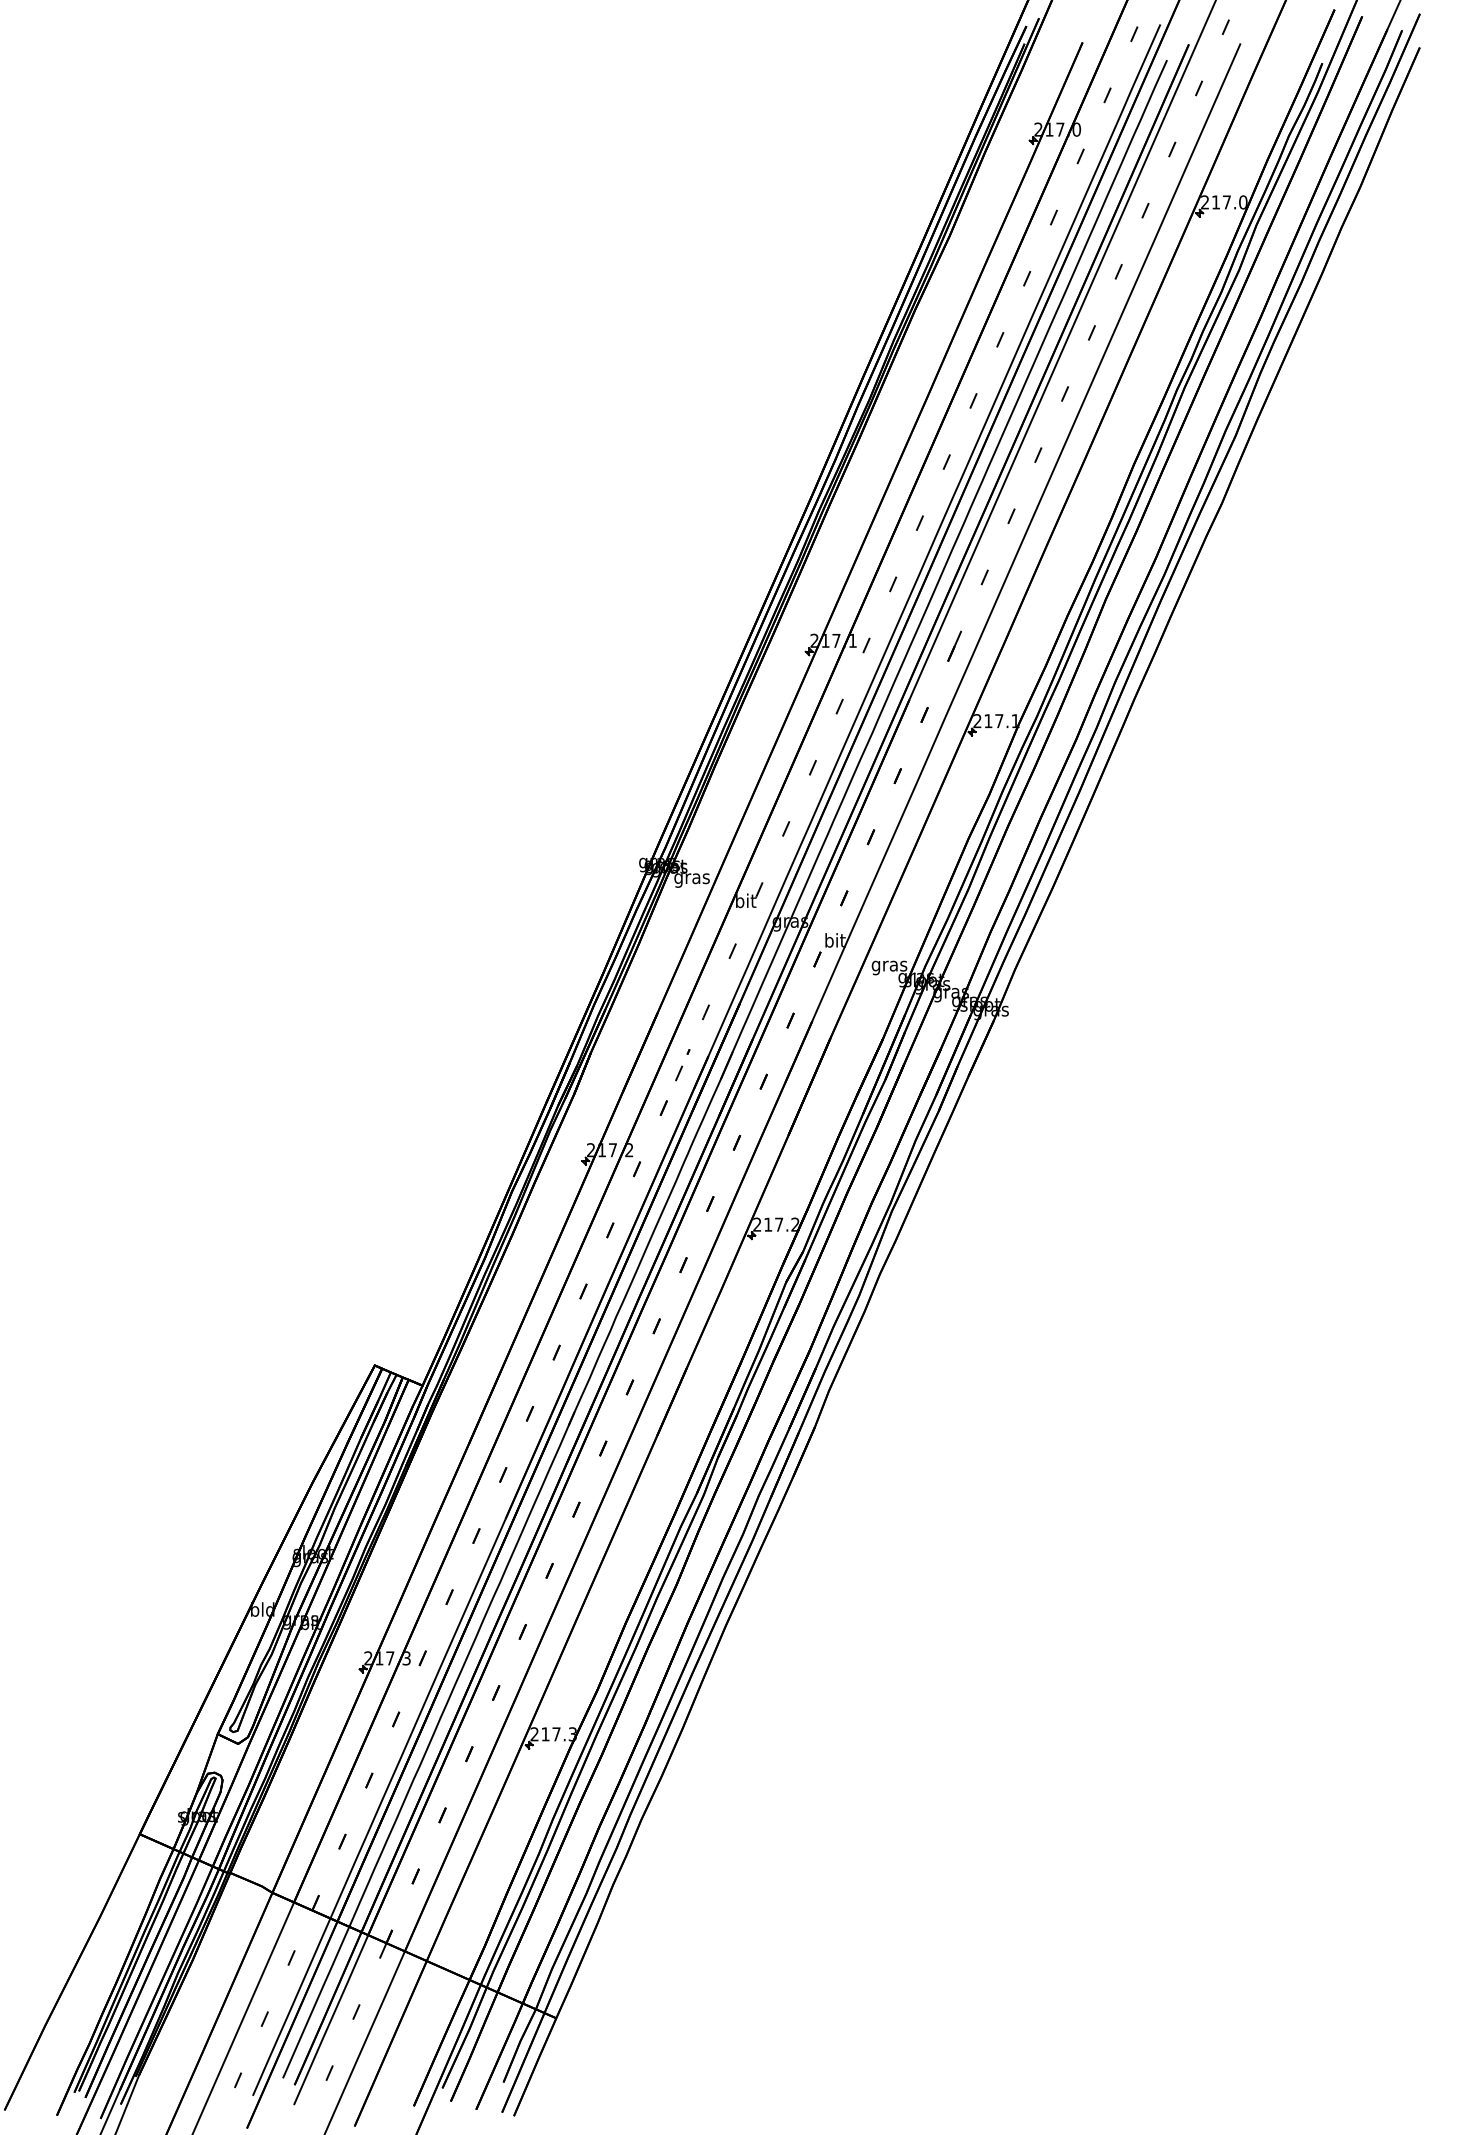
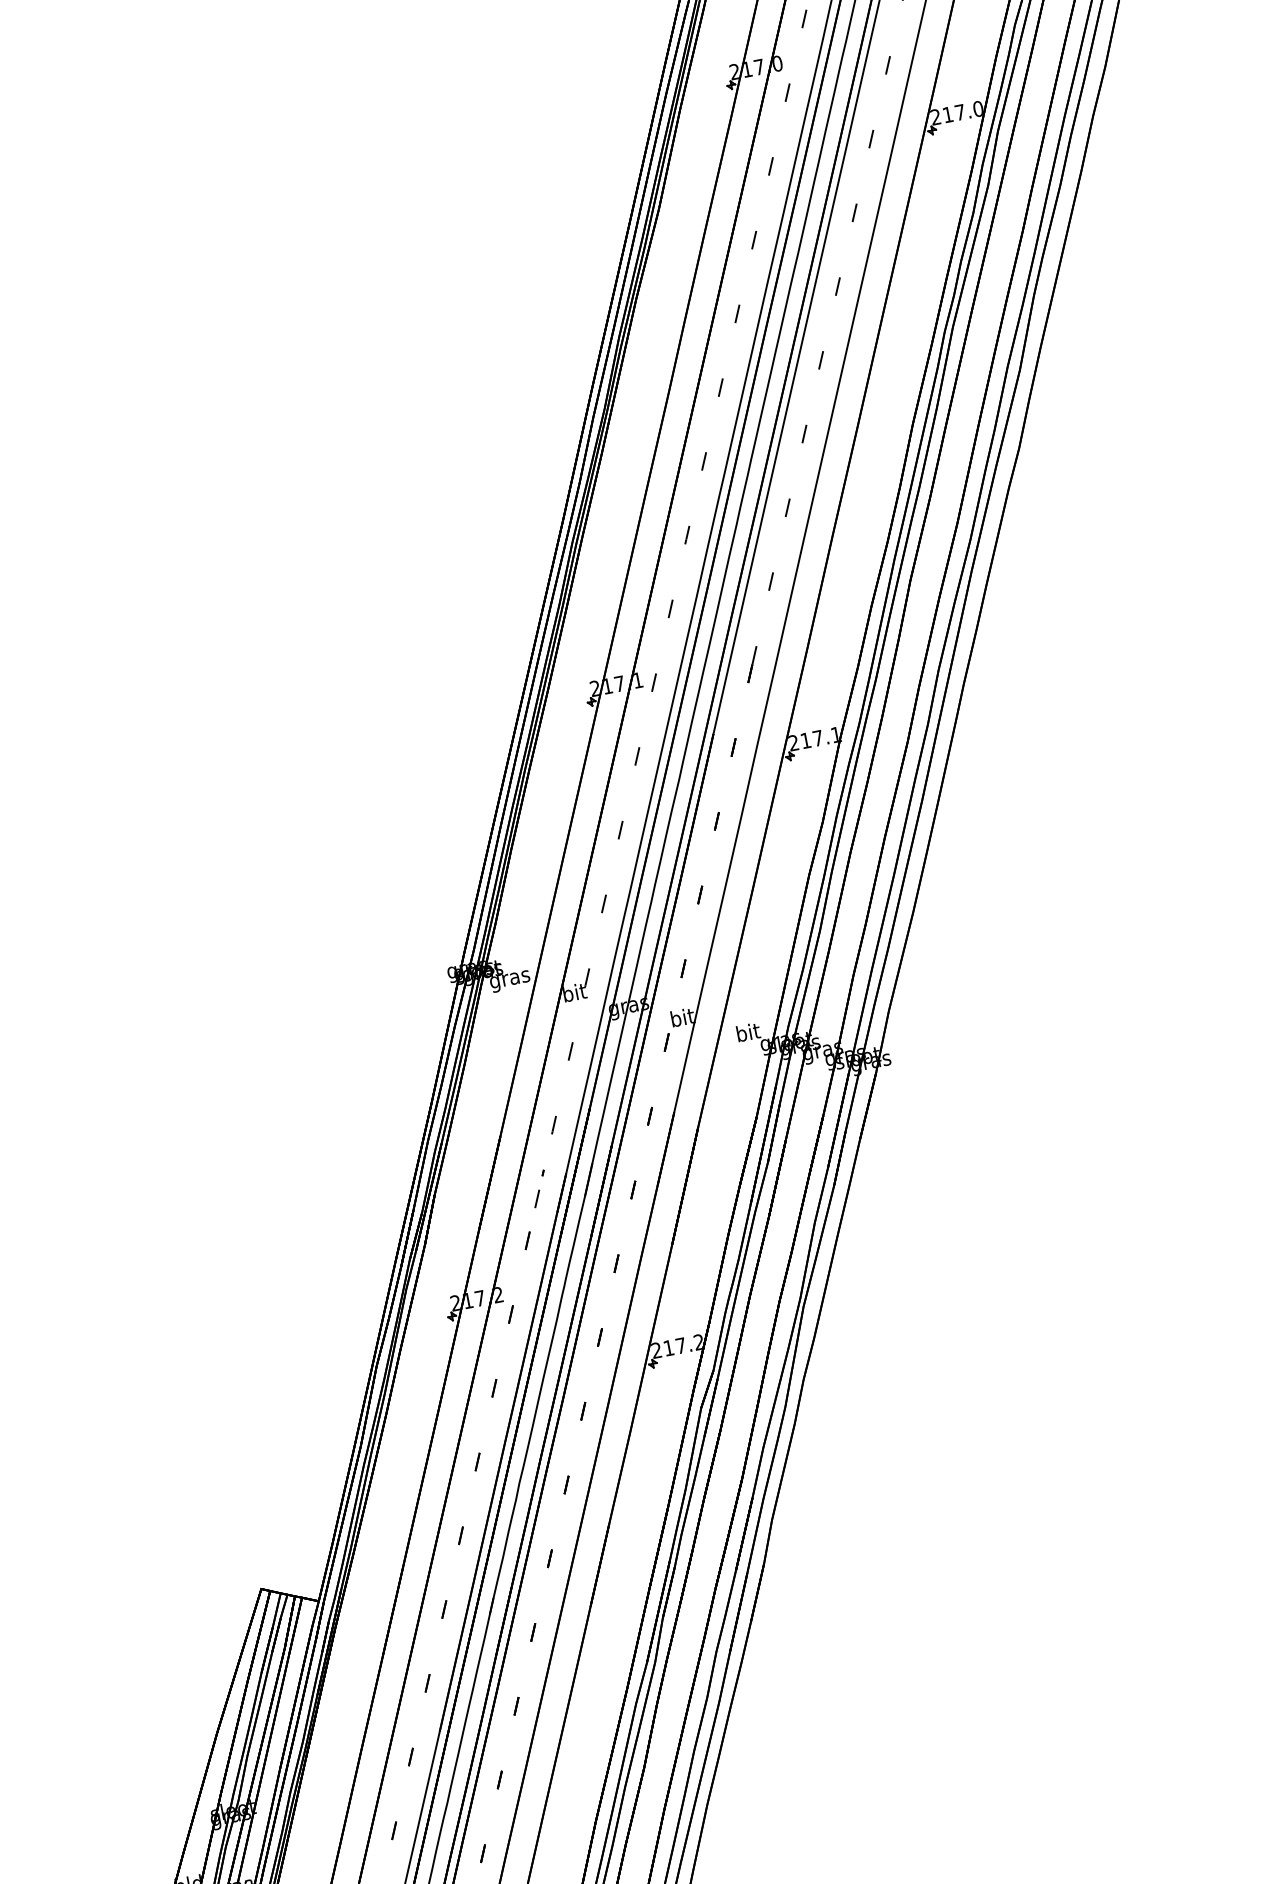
text: (889, 966) -> (748, 1034), gras -> bit

